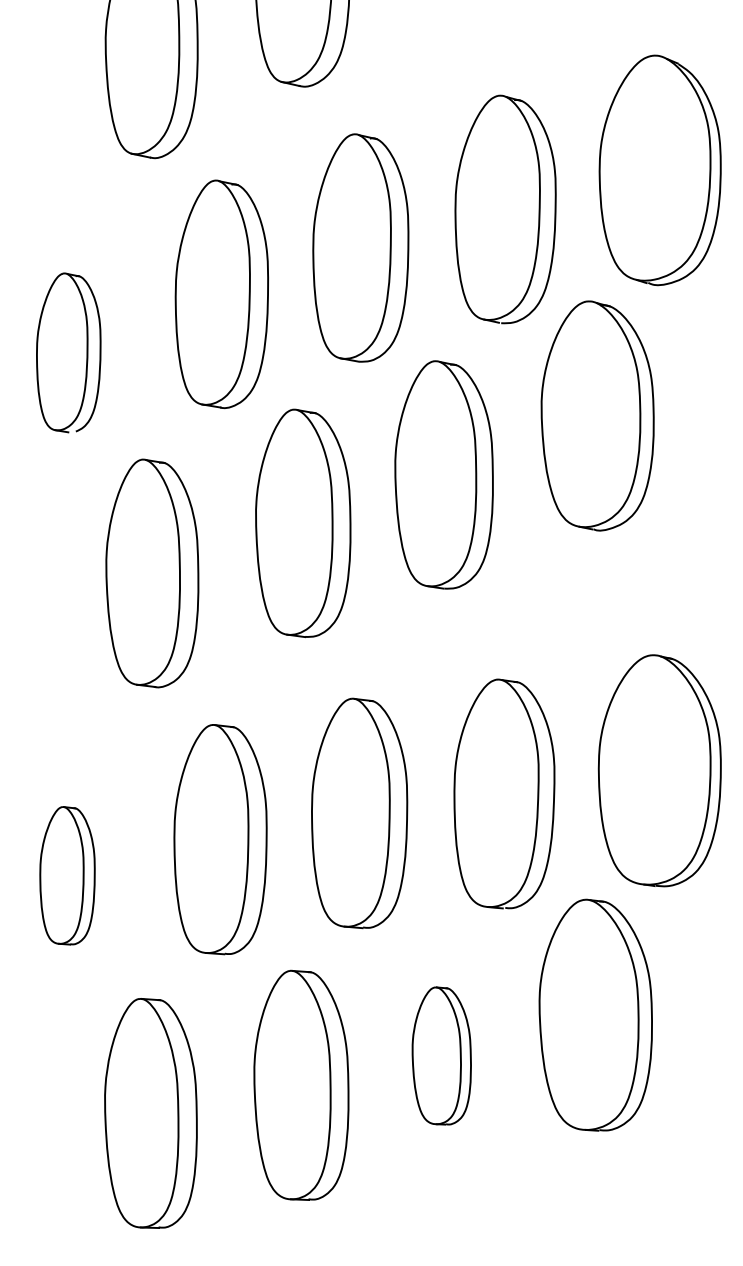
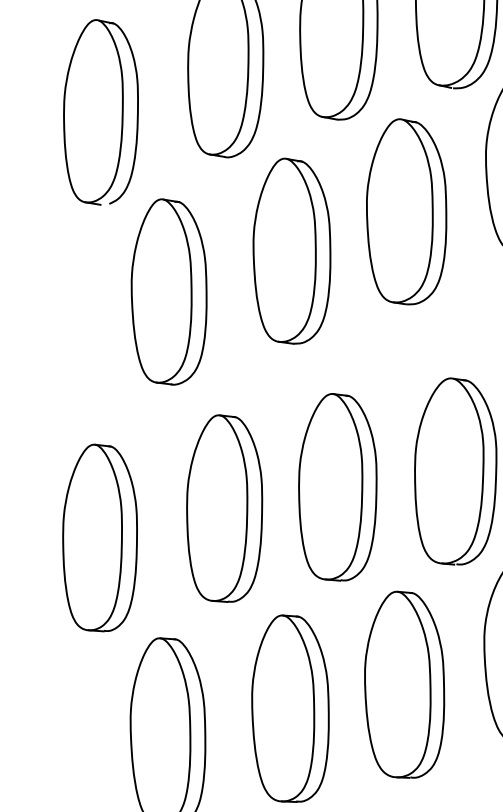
part: (68, 352) -> (100, 112), size x1.43
part: (67, 875) -> (100, 537), size x1.67
part: (441, 1055) -> (404, 684), size x1.67

